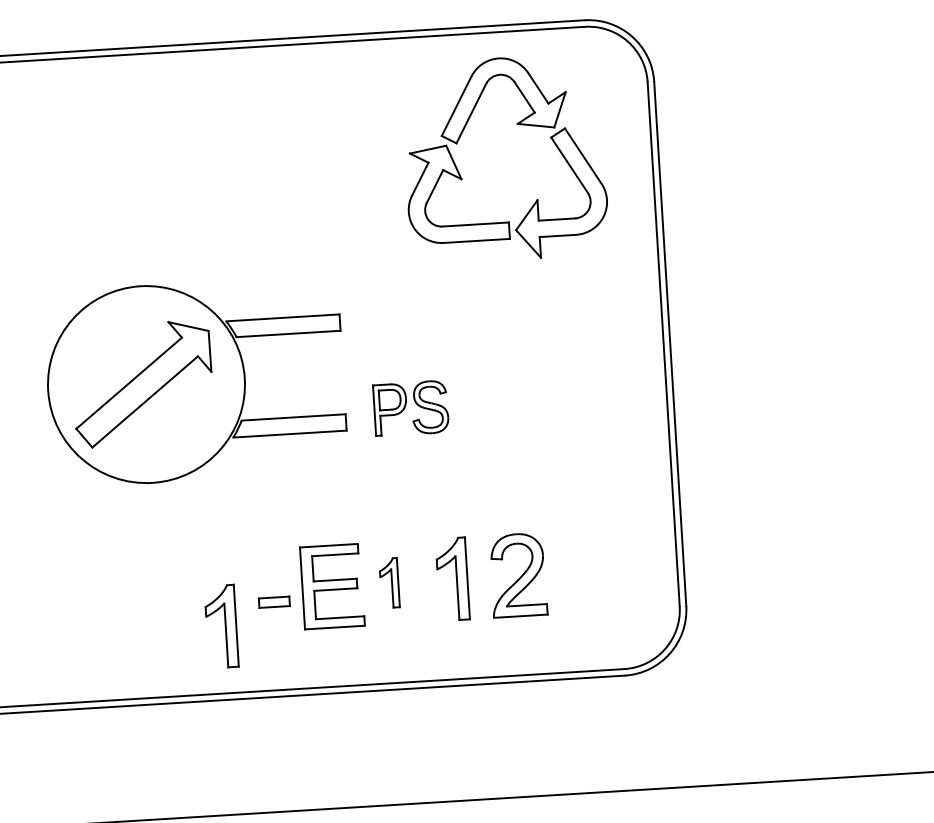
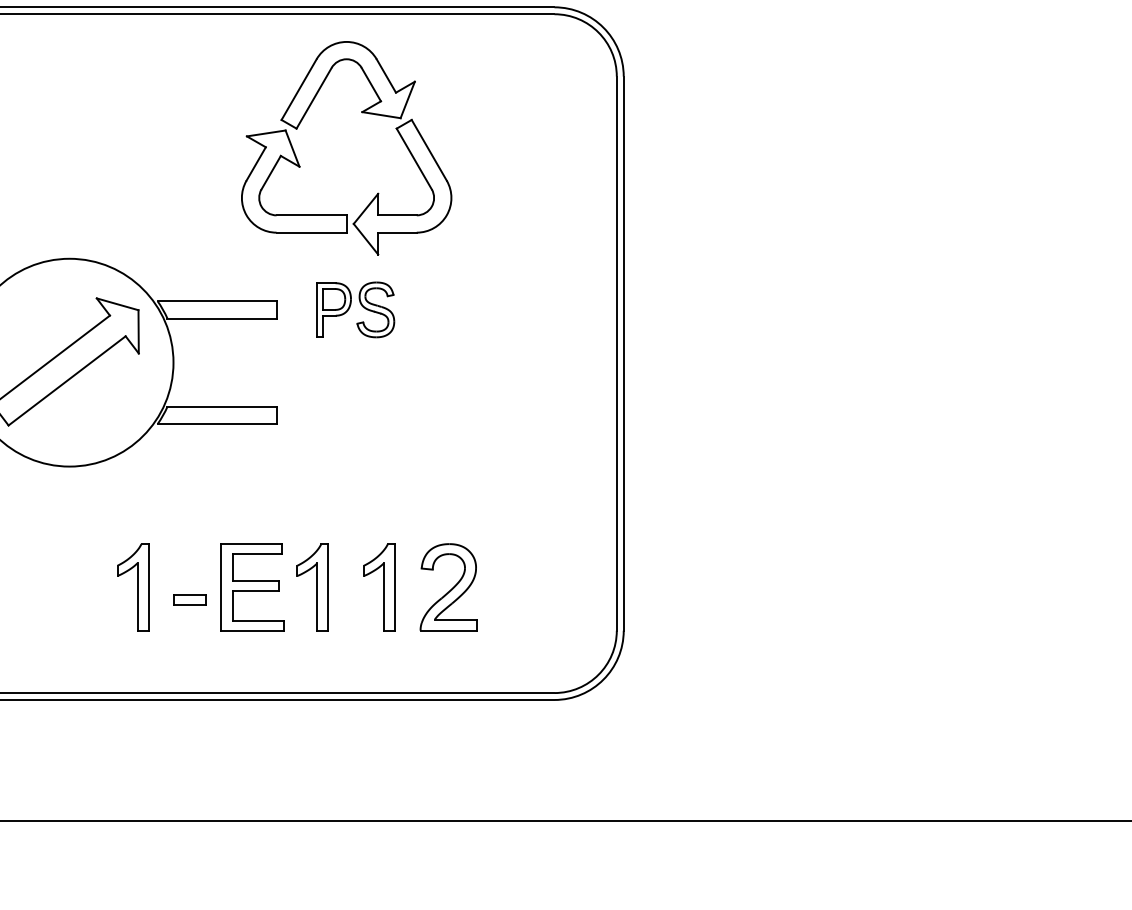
part: (517, 125) -> (362, 113), moved
part: (410, 408) -> (355, 309), moved
part: (389, 583) -> (312, 587), size x1.67
part: (221, 626) -> (133, 587), moved

